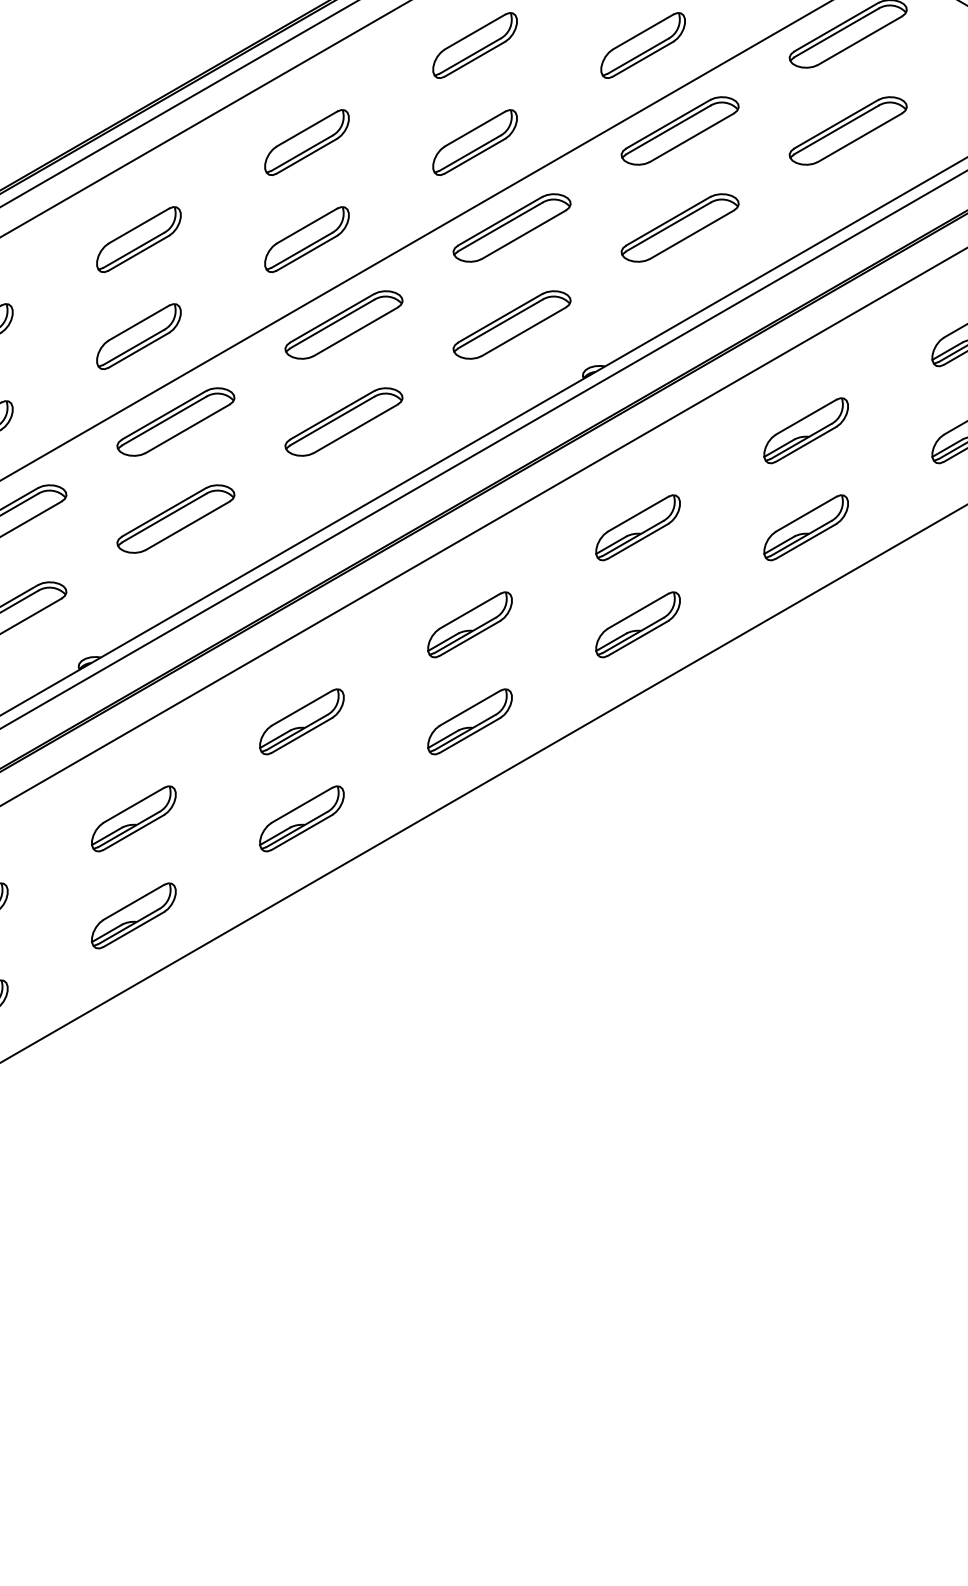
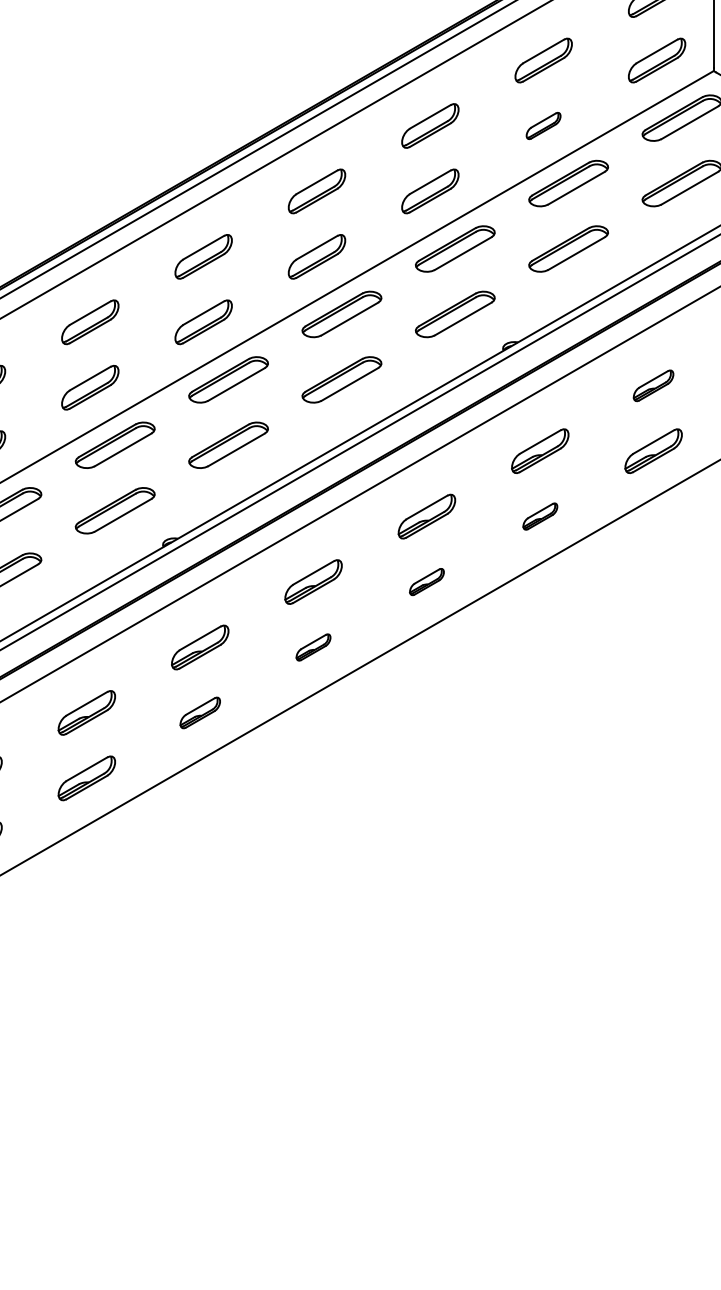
part: (642, 44) -> (543, 125), size x0.6
part: (805, 430) -> (653, 385), size x0.7
part: (638, 624) -> (540, 516), size x0.6
part: (469, 720) -> (426, 581), size x0.6
part: (301, 818) -> (313, 647), size x0.6
part: (134, 915) -> (200, 712), size x0.7

